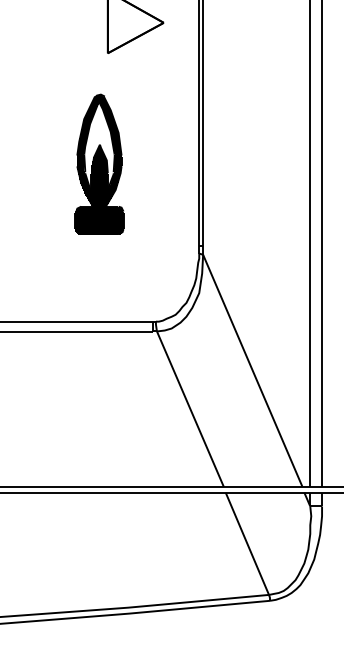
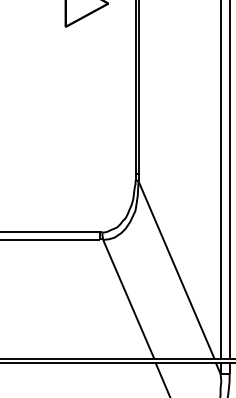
part: (99, 163) -> (59, 111), removed

